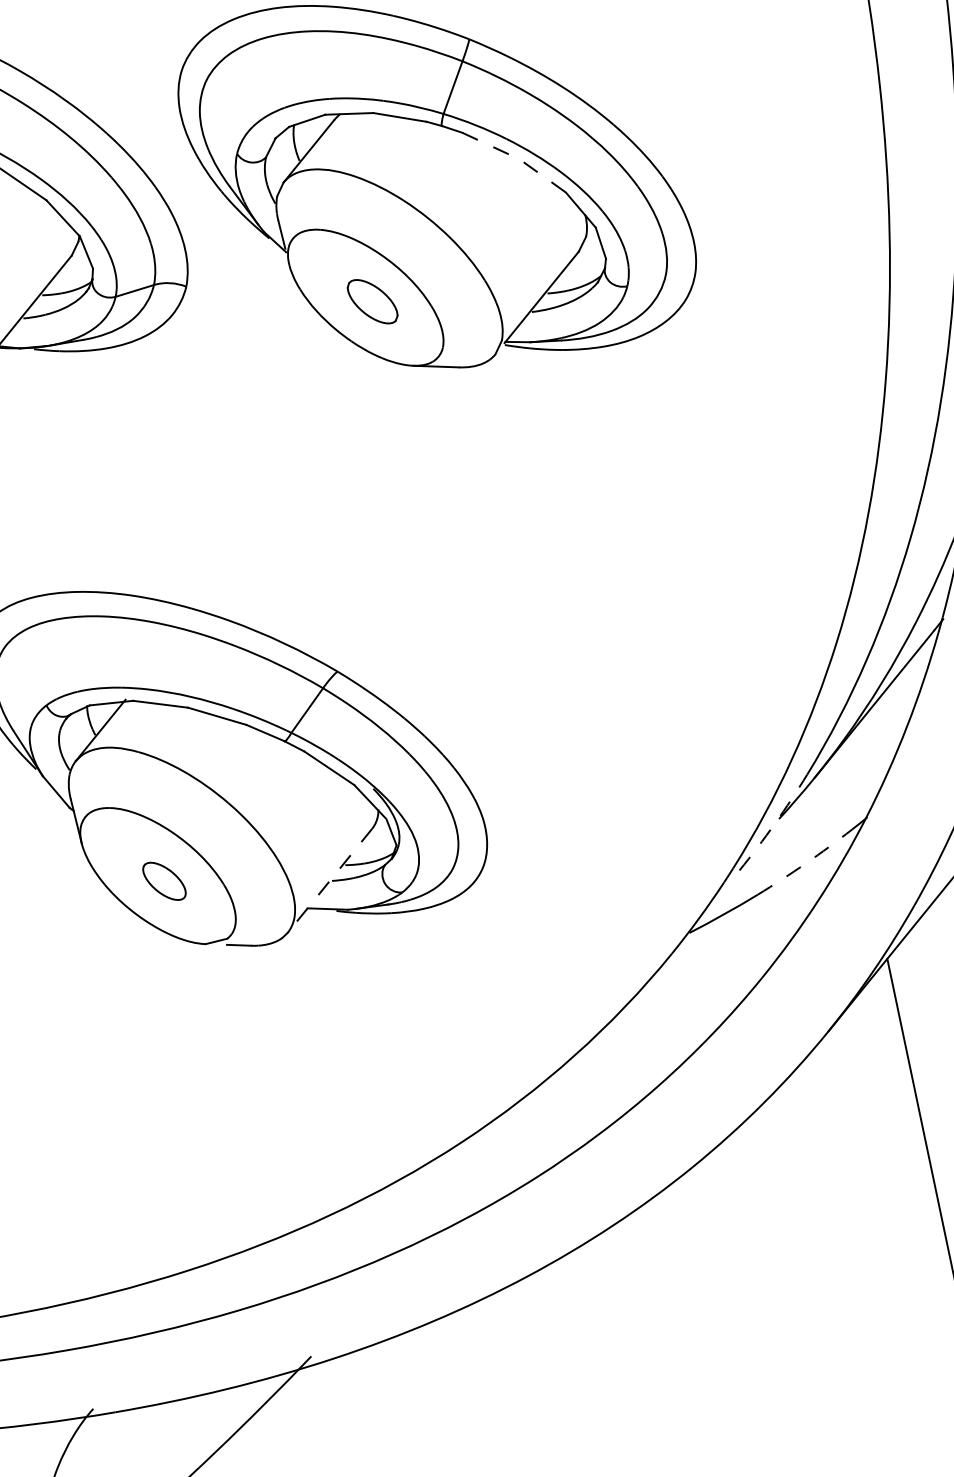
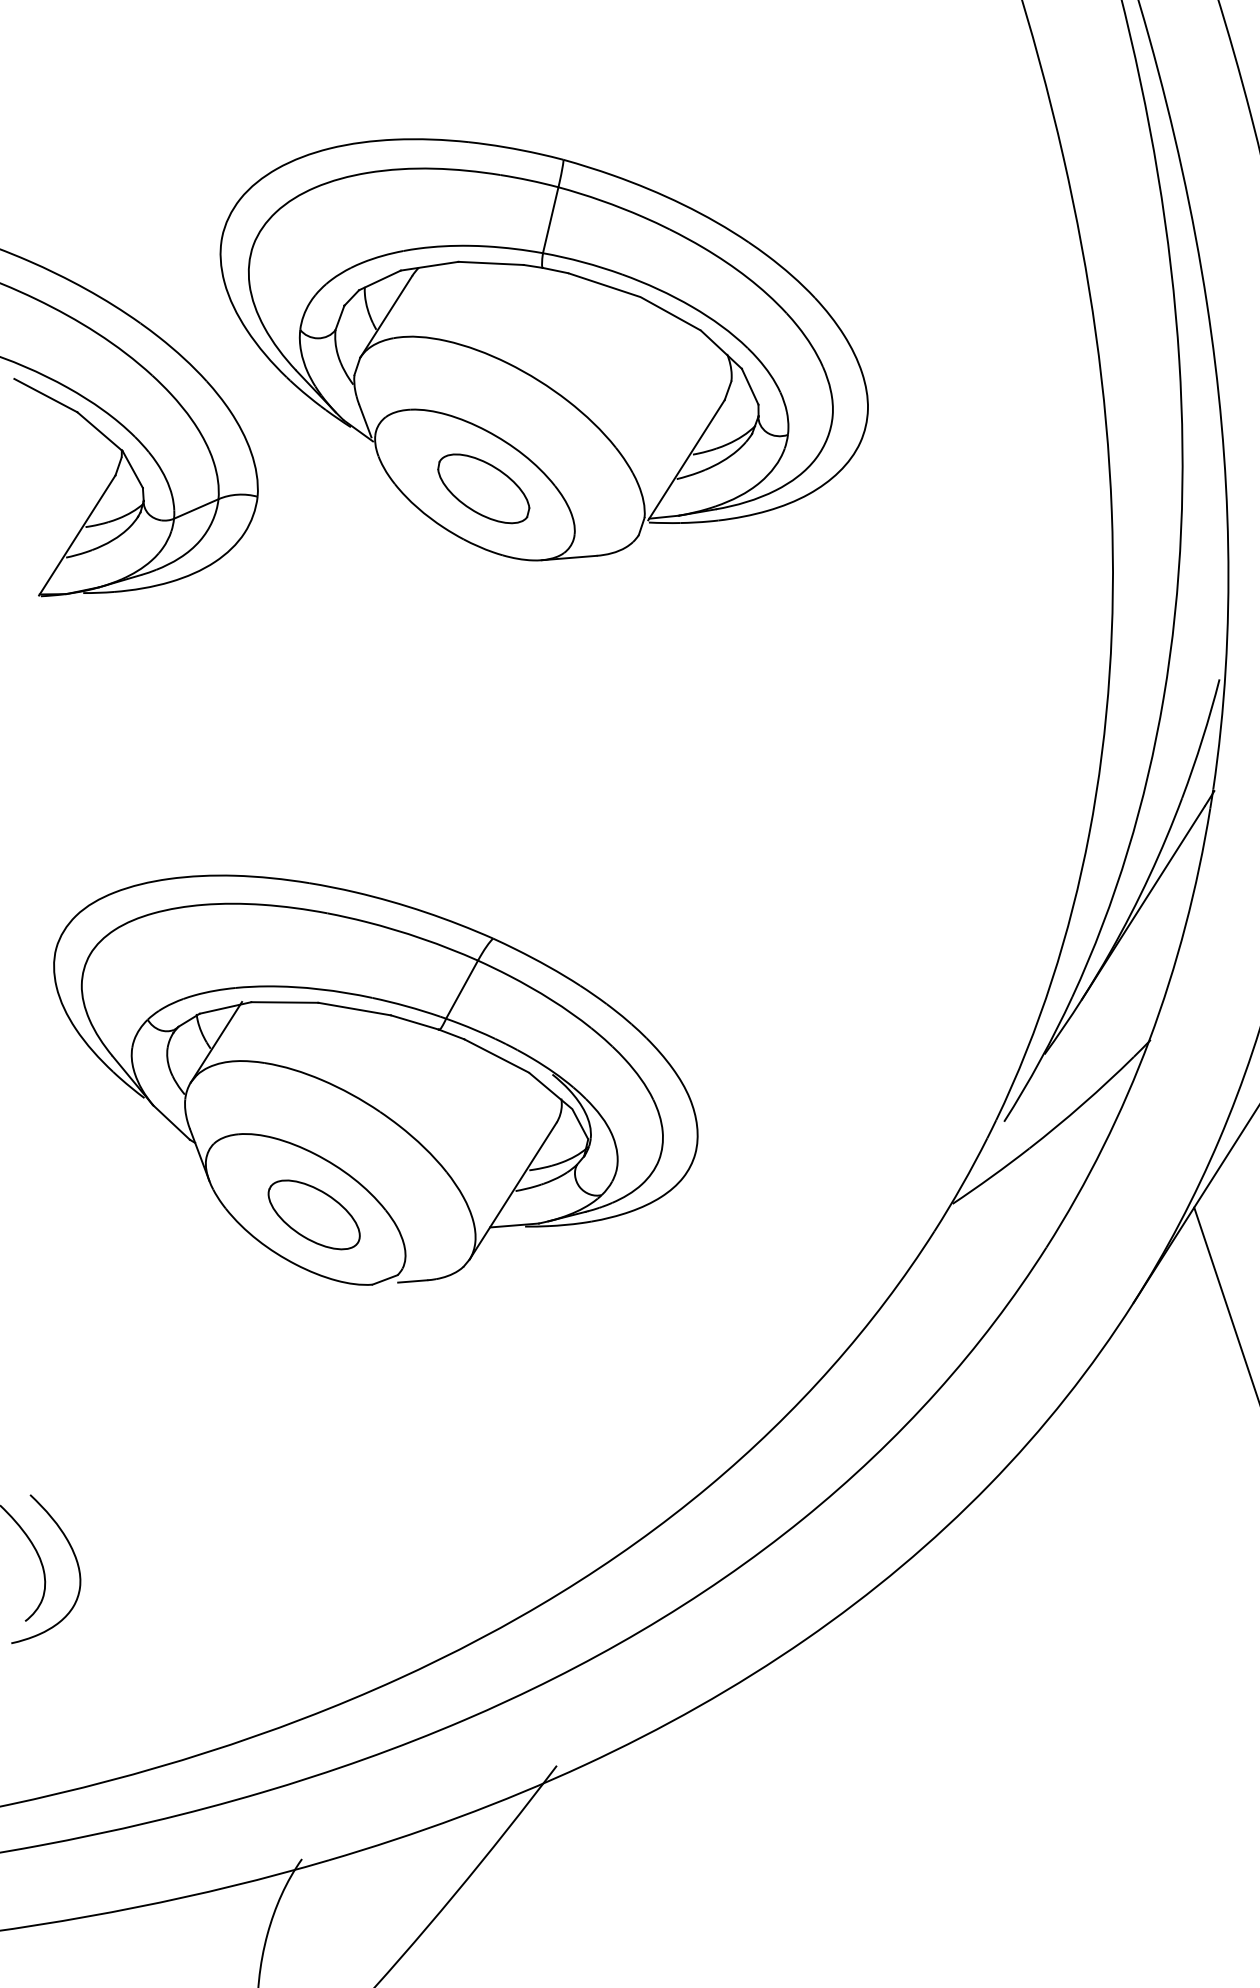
line: (517, 158) -> (637, 296), dashed -> solid
part: (372, 301) -> (483, 488), size x1.43
arc: (775, 823) -> (1040, 1060), dashed -> solid
arc: (805, 863) -> (1082, 1104), dashed -> solid
part: (164, 880) -> (313, 1214), size x1.67
line: (330, 881) -> (513, 1191), dashed -> solid

